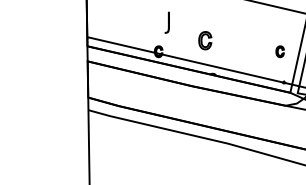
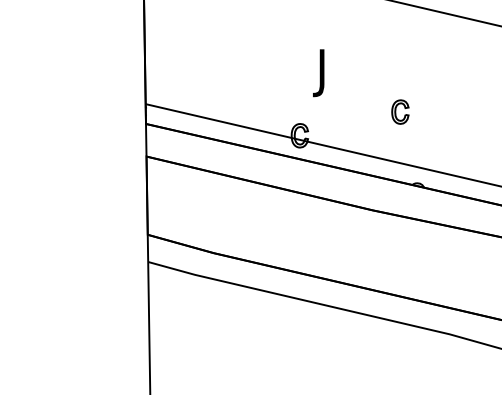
part: (204, 40) -> (398, 111), size x0.62

